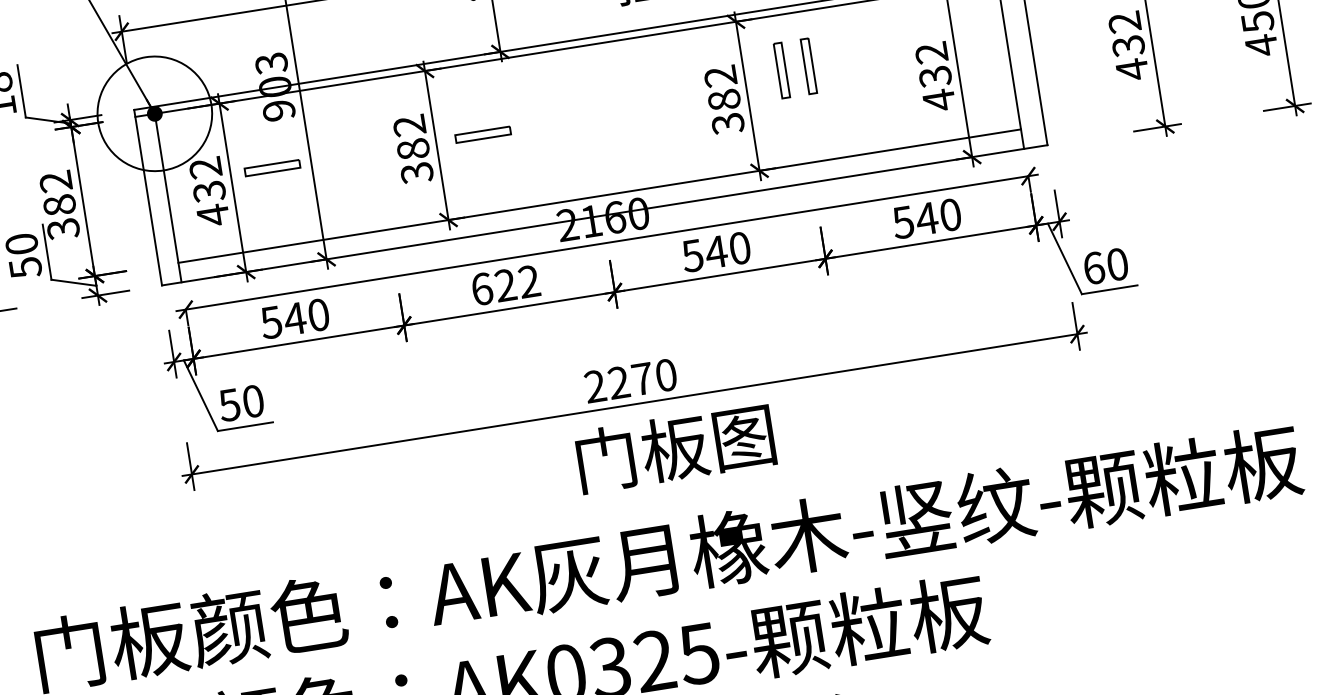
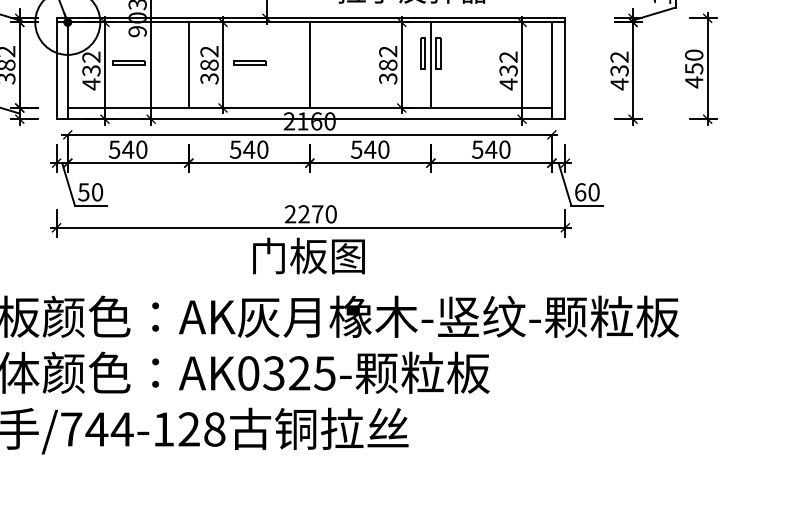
line: (797, 87) -> (430, 64), added
line: (587, 120) -> (309, 64), added
line: (376, 153) -> (188, 64), added
text: (504, 285) -> (248, 149), 622 -> 540
text: (674, 447) -> (308, 255), moved

